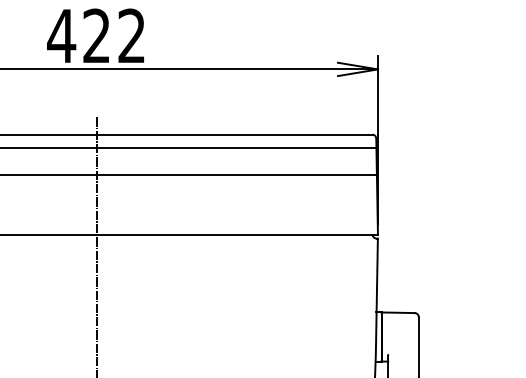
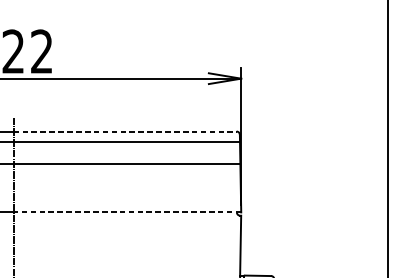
line: (234, 134) -> (125, 131), solid -> dashed
line: (237, 234) -> (127, 212), solid -> dashed

